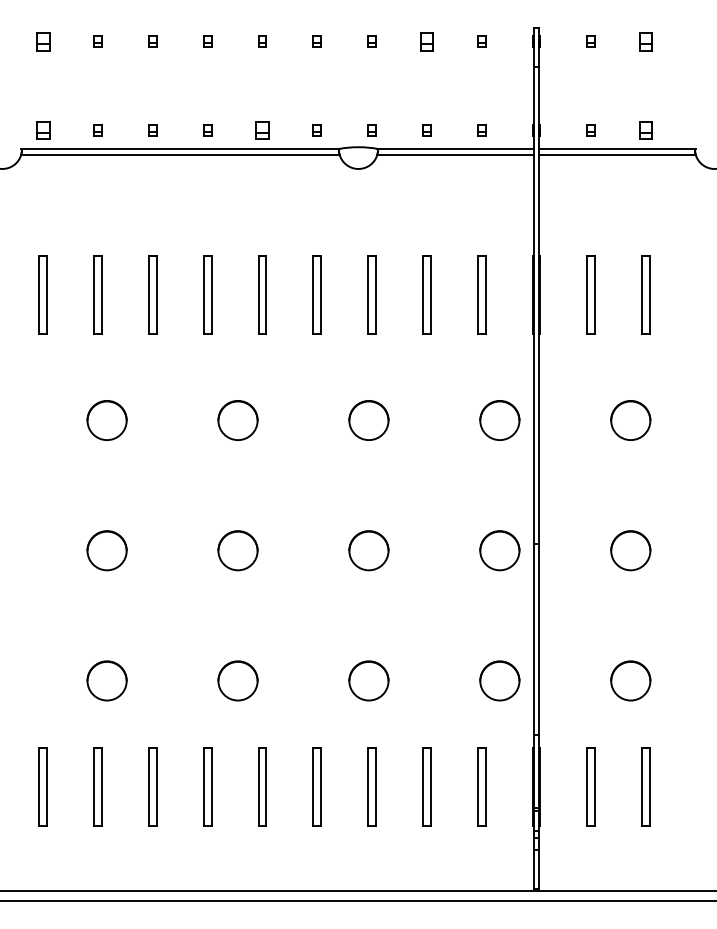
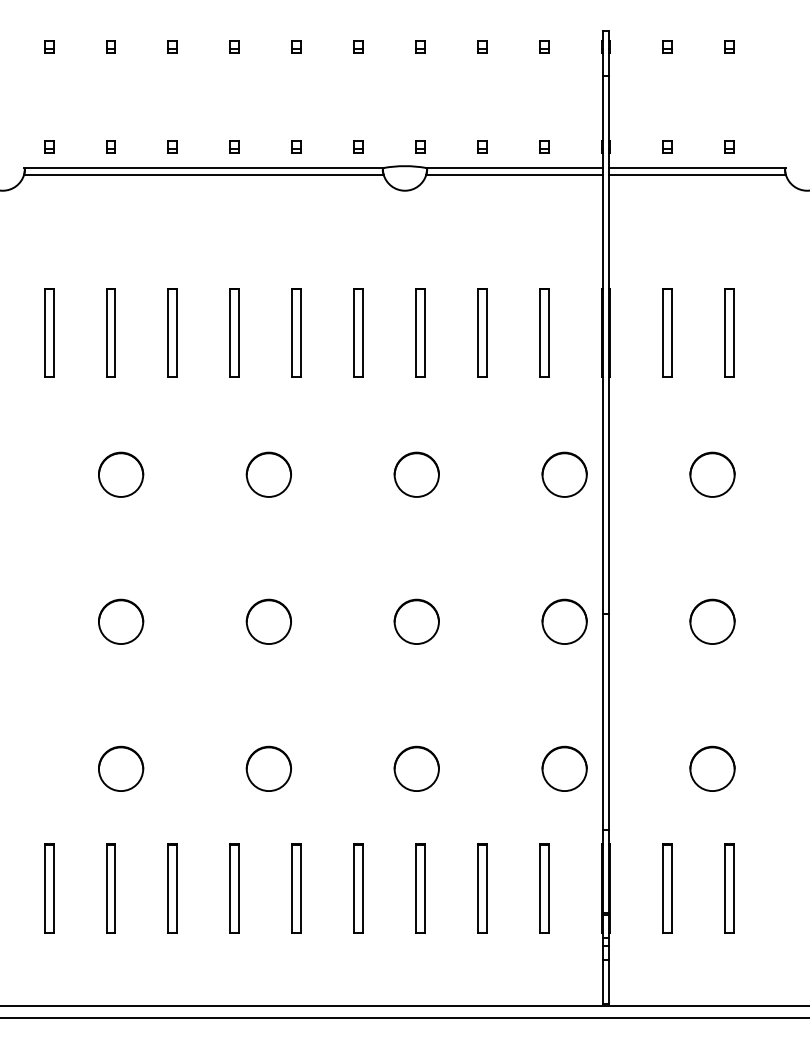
part: (42, 41) -> (48, 46), size x0.62
part: (426, 41) -> (481, 46), size x0.62
part: (645, 41) -> (729, 46), size x0.62
part: (42, 130) -> (48, 147), size x0.62
part: (262, 130) -> (296, 147), size x0.62
part: (645, 130) -> (729, 147), size x0.62

